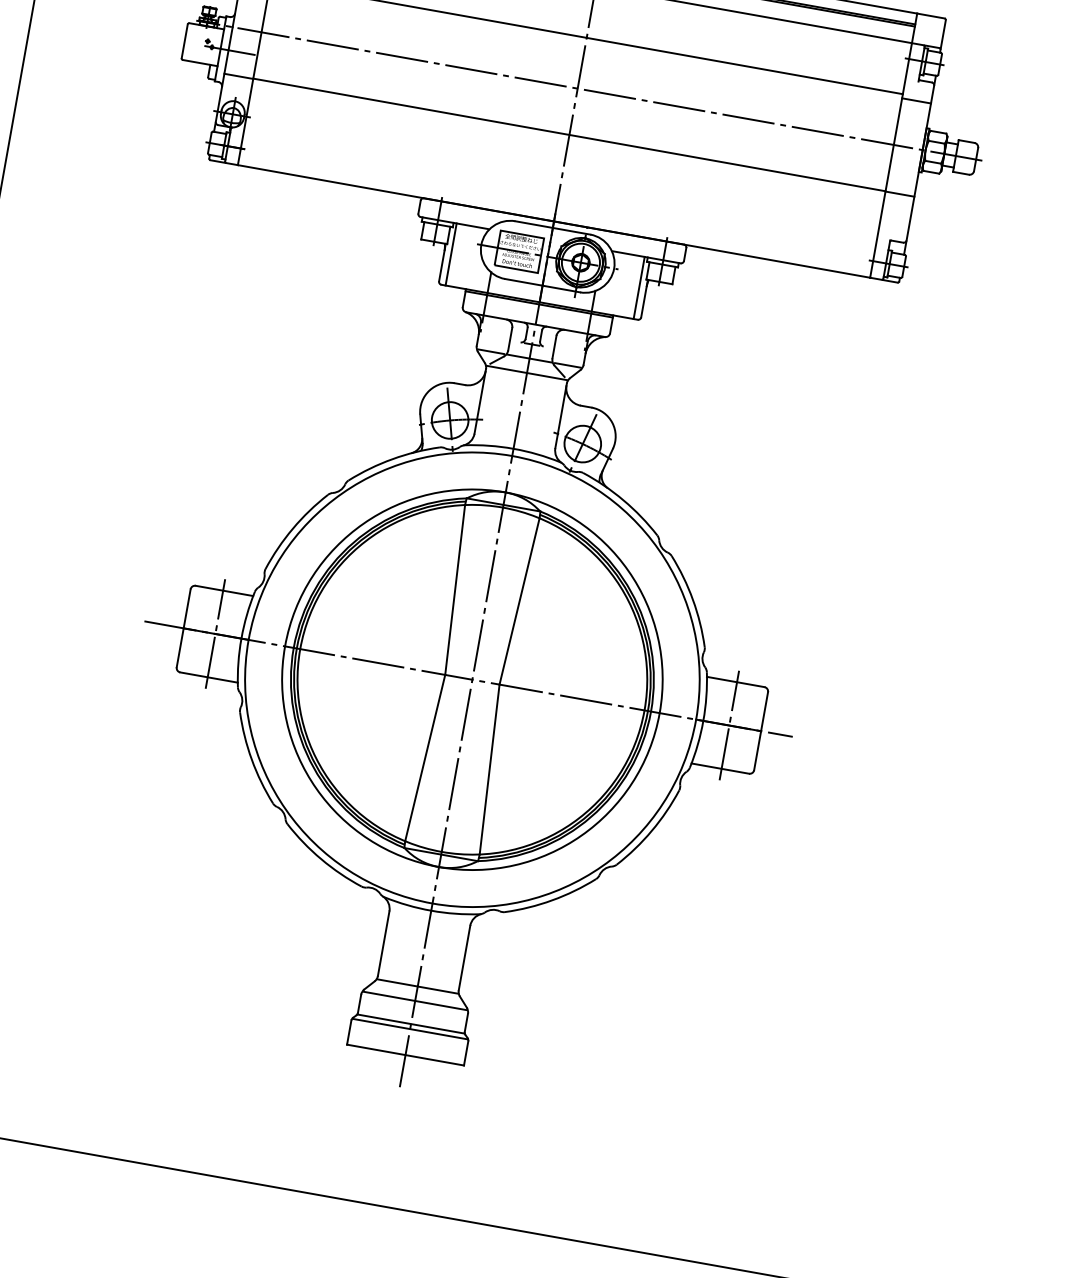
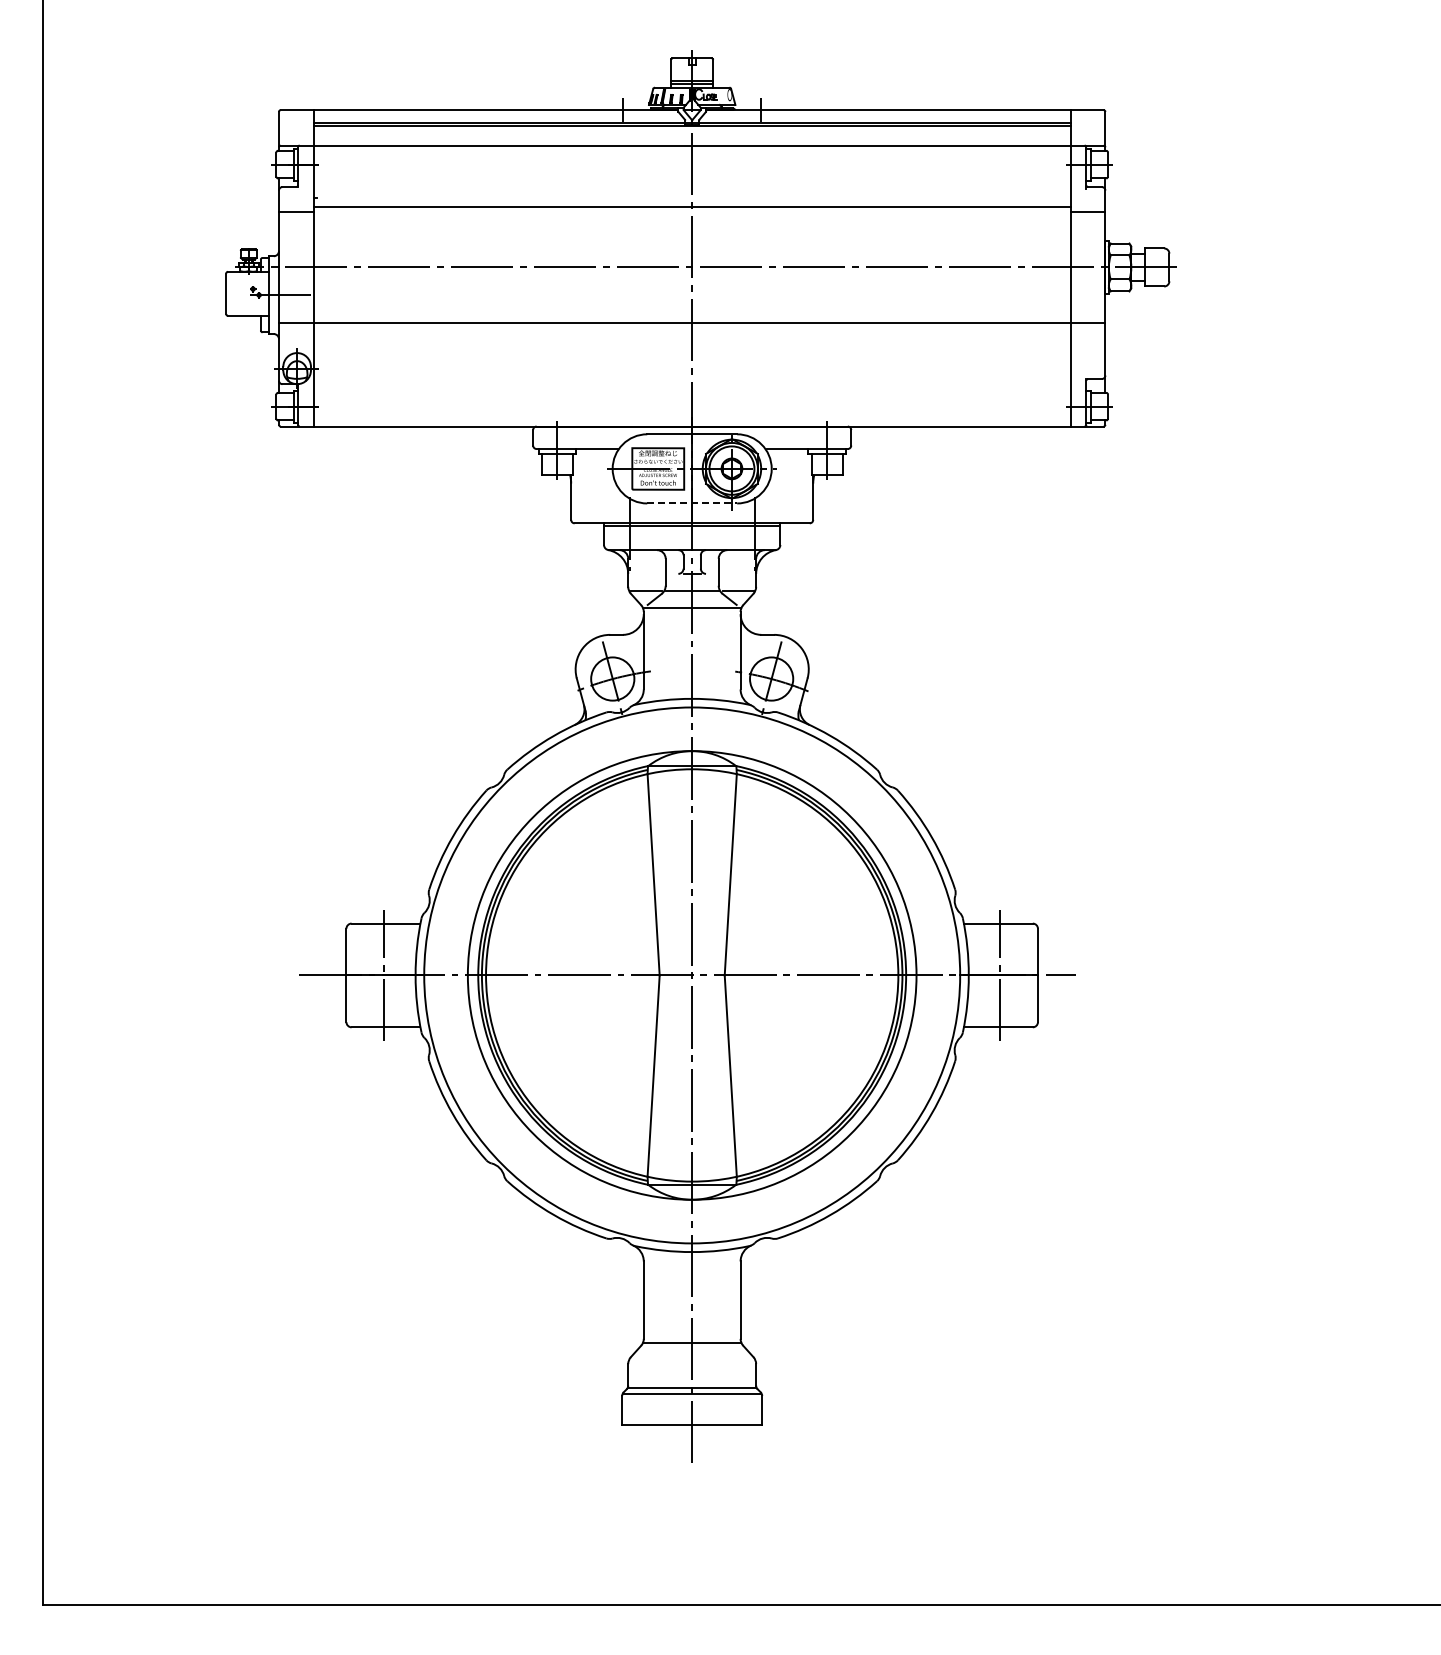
line: (451, 254) -> (579, 486), removed
line: (542, 285) -> (692, 503), solid -> dashed
line: (638, 288) -> (804, 486), removed
line: (414, 1001) -> (691, 1360), removed

